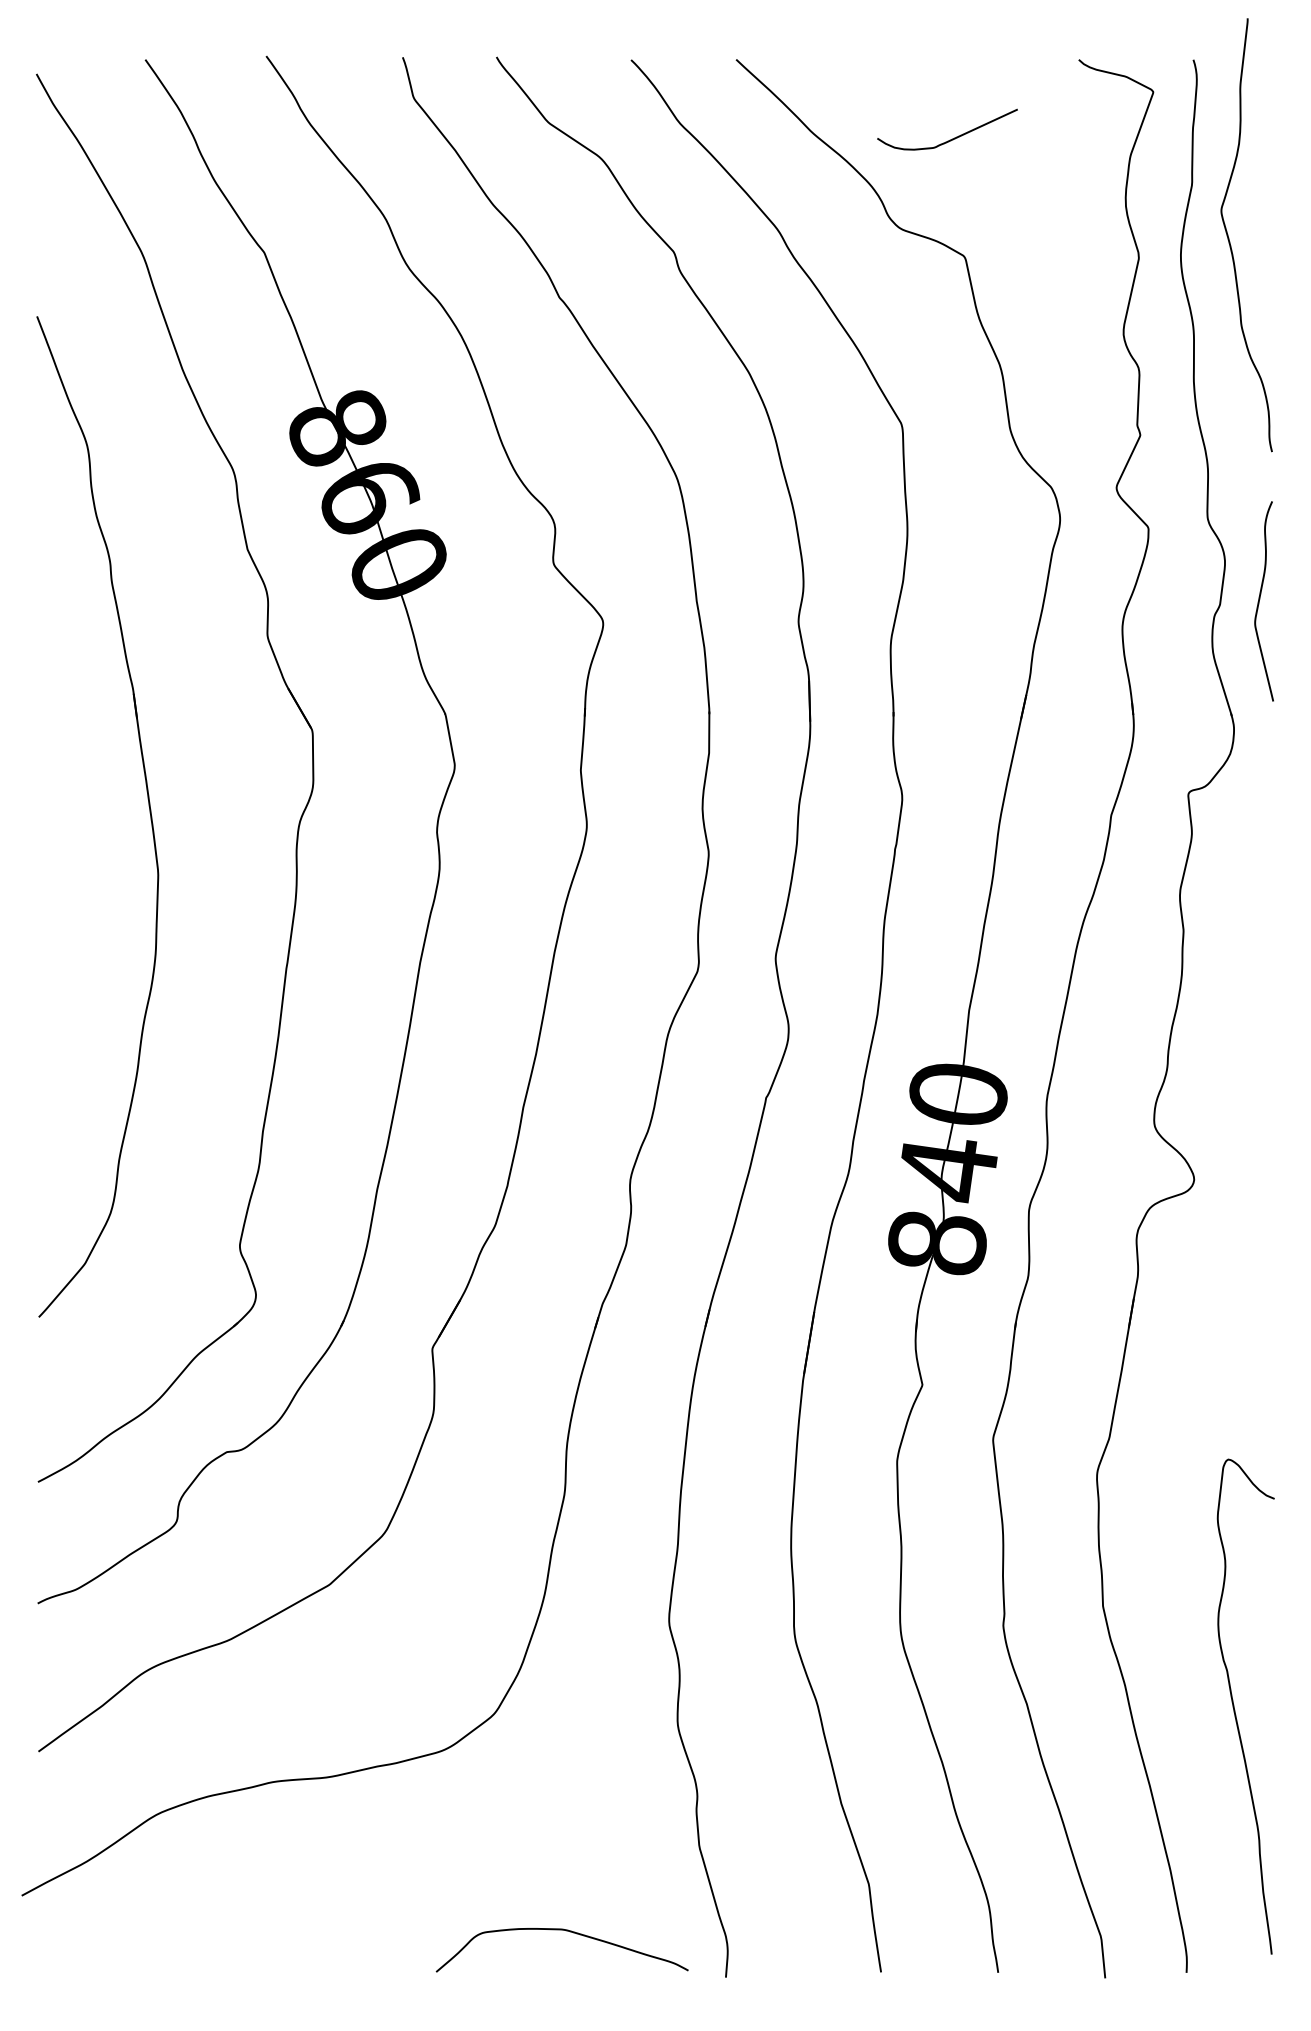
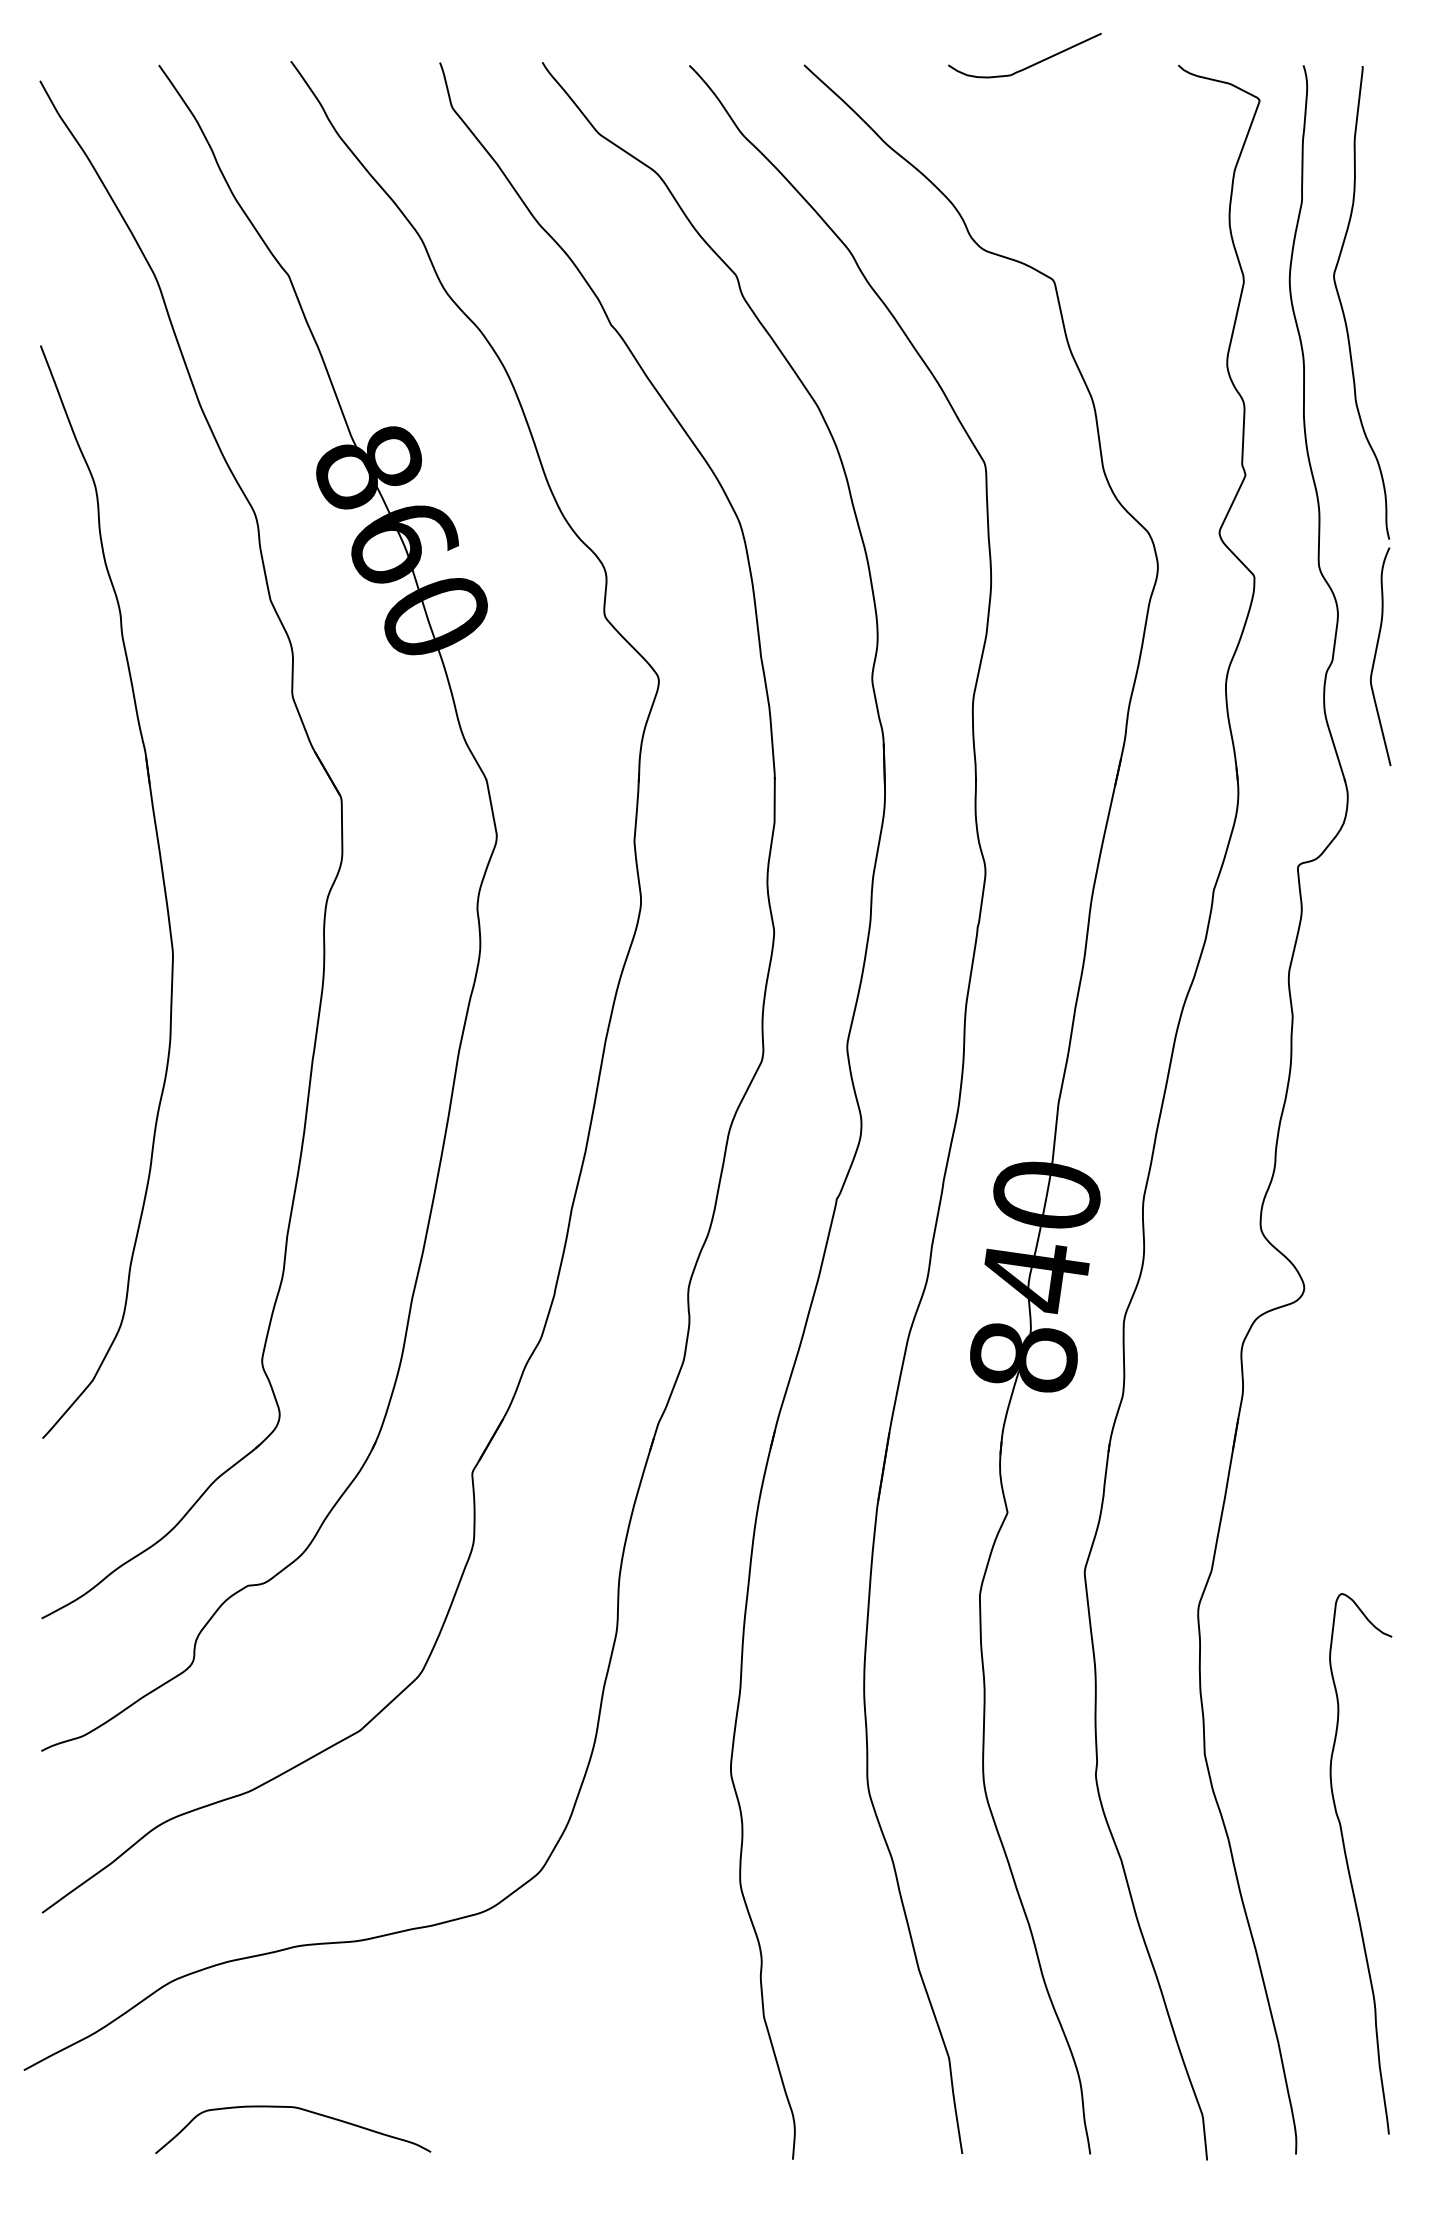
curve: (951, 138) -> (1029, 65), moved
curve: (1230, 240) -> (1343, 308), moved
curve: (567, 1931) -> (298, 2109), moved

